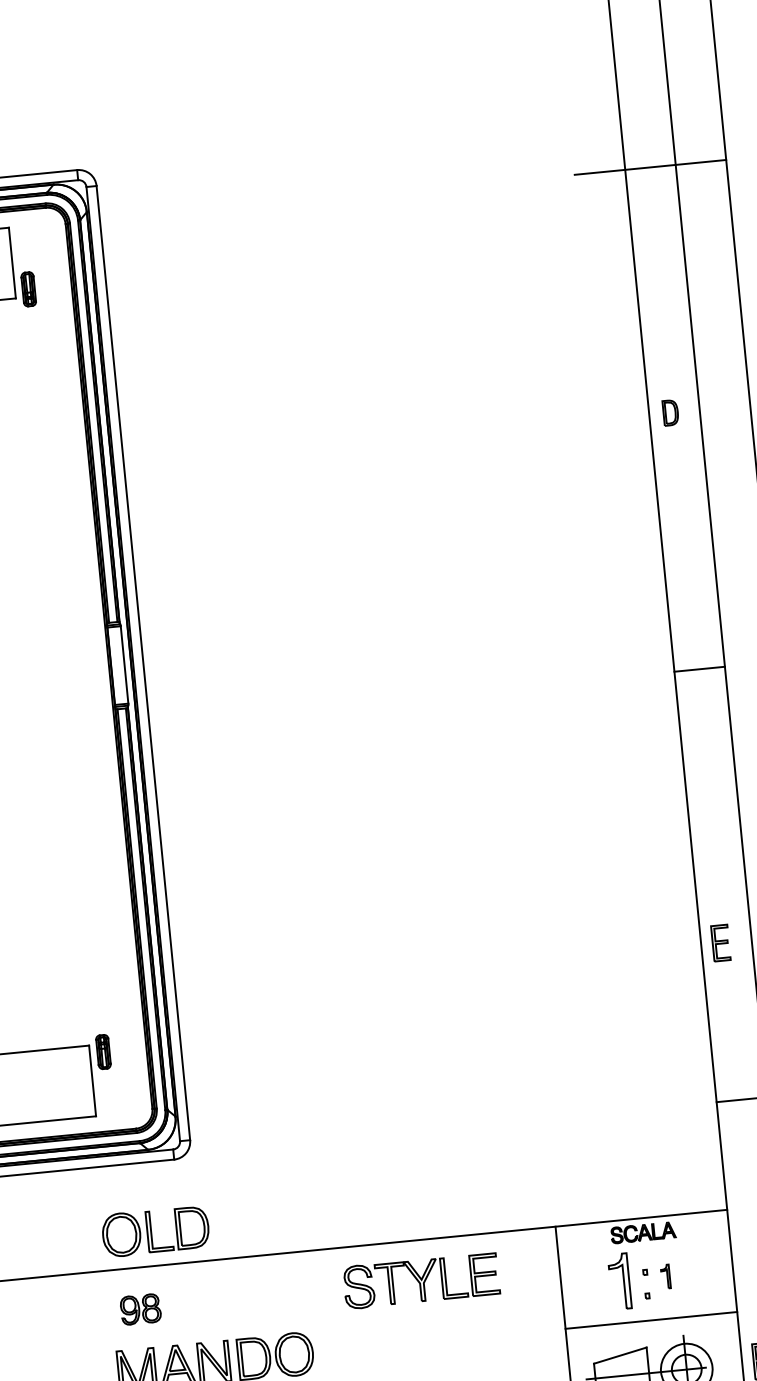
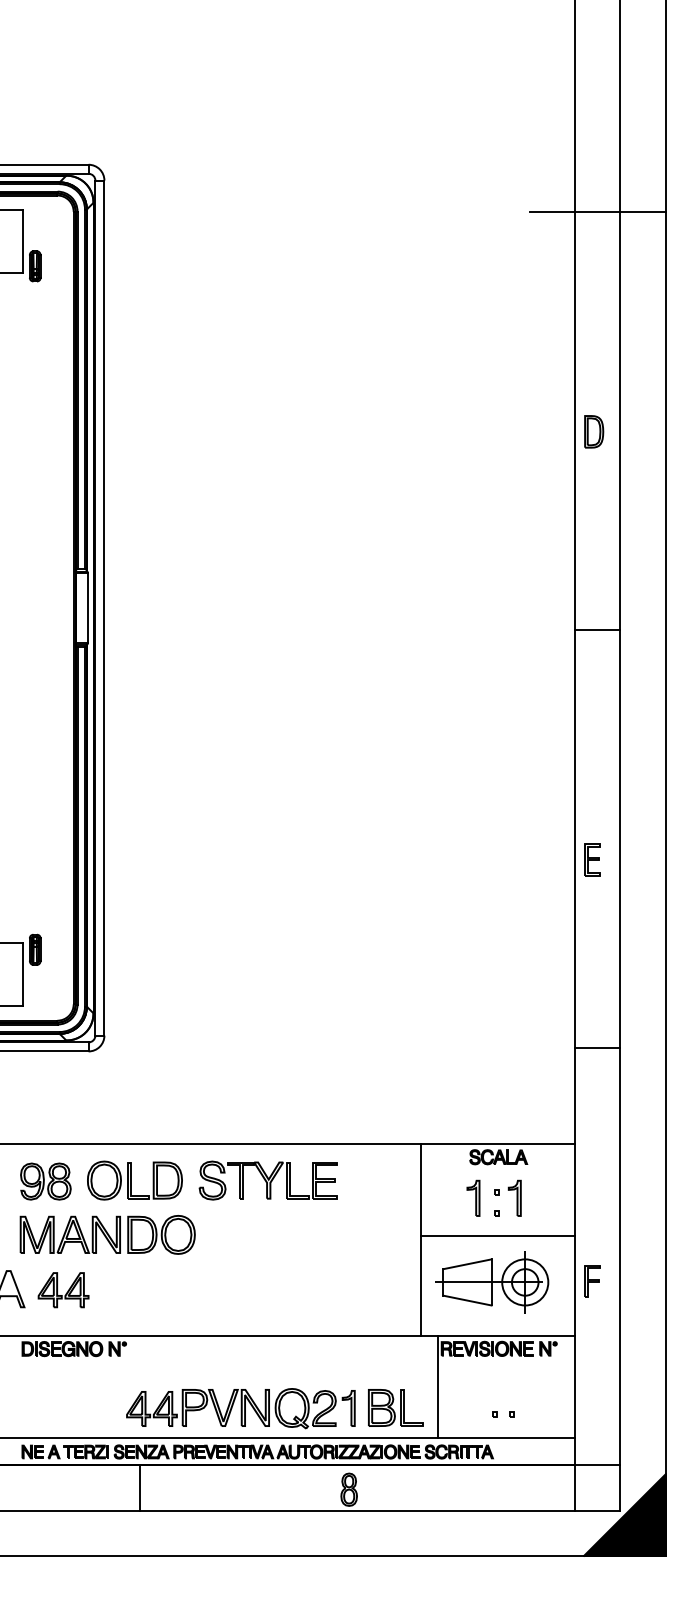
part: (670, 412) -> (594, 431), size x1.43
line: (699, 668) -> (597, 629), moved
part: (720, 942) -> (592, 859), moved
part: (155, 1231) -> (134, 1180), moved
part: (665, 1275) -> (514, 1197), size x1.67
part: (420, 1280) -> (267, 1180), moved
part: (619, 1280) -> (473, 1197), size x0.71
part: (140, 1309) -> (45, 1181), size x1.43

